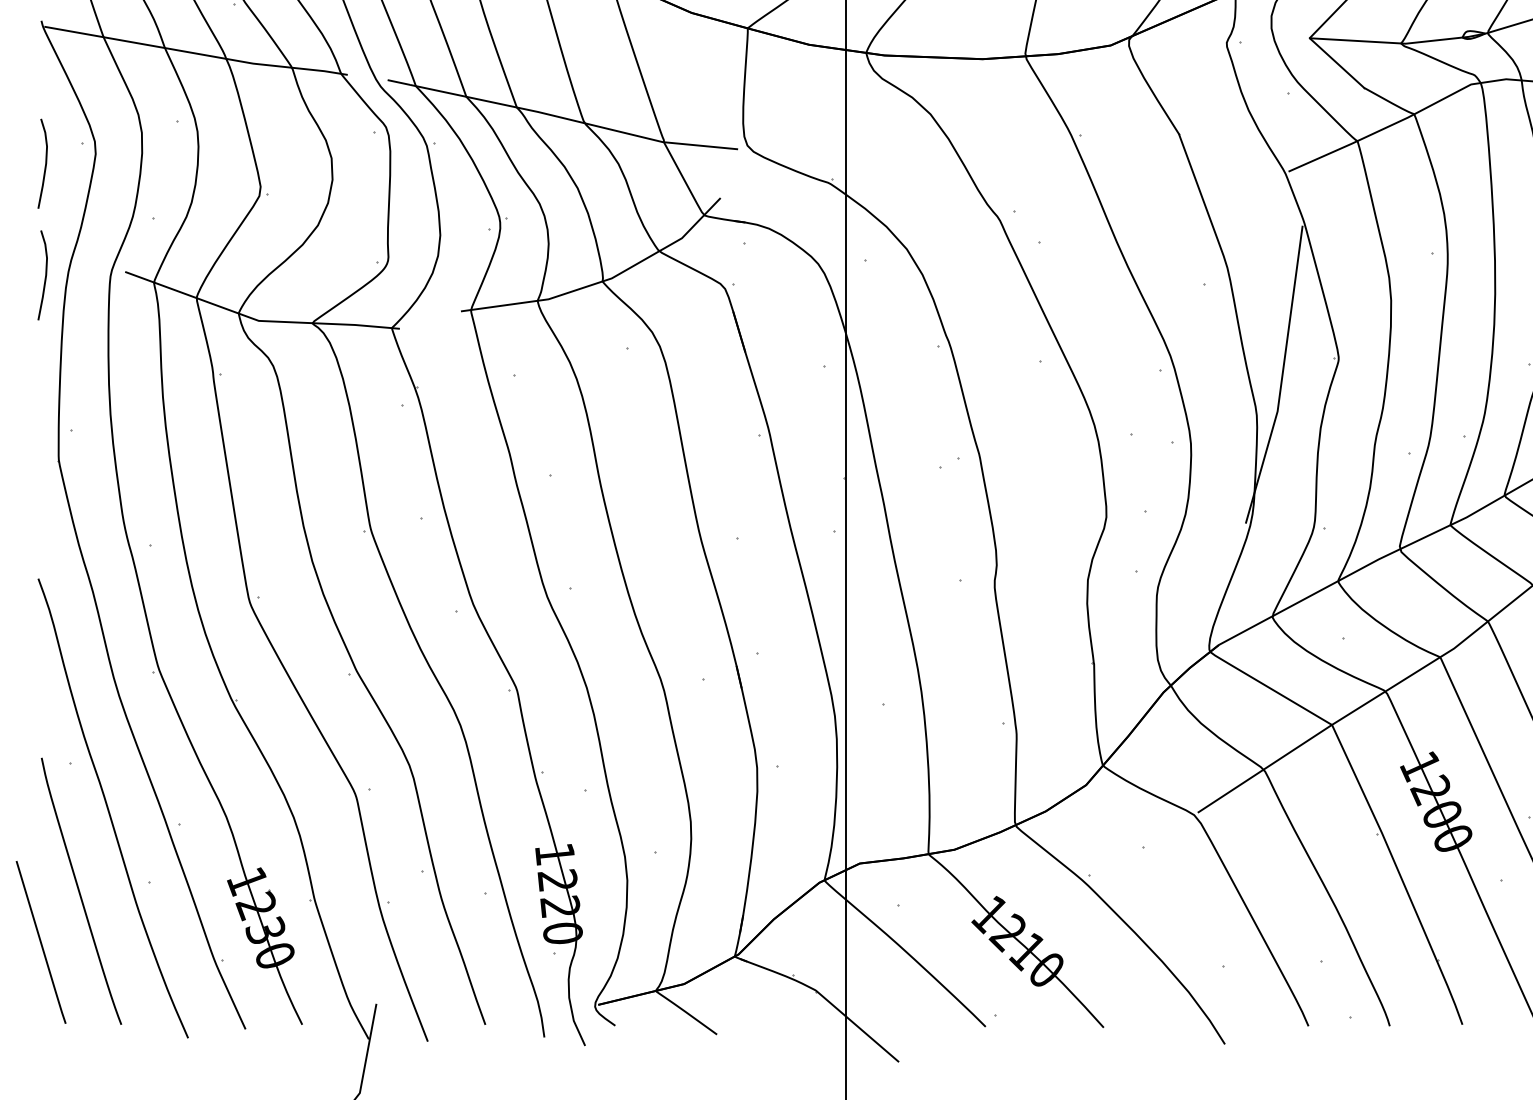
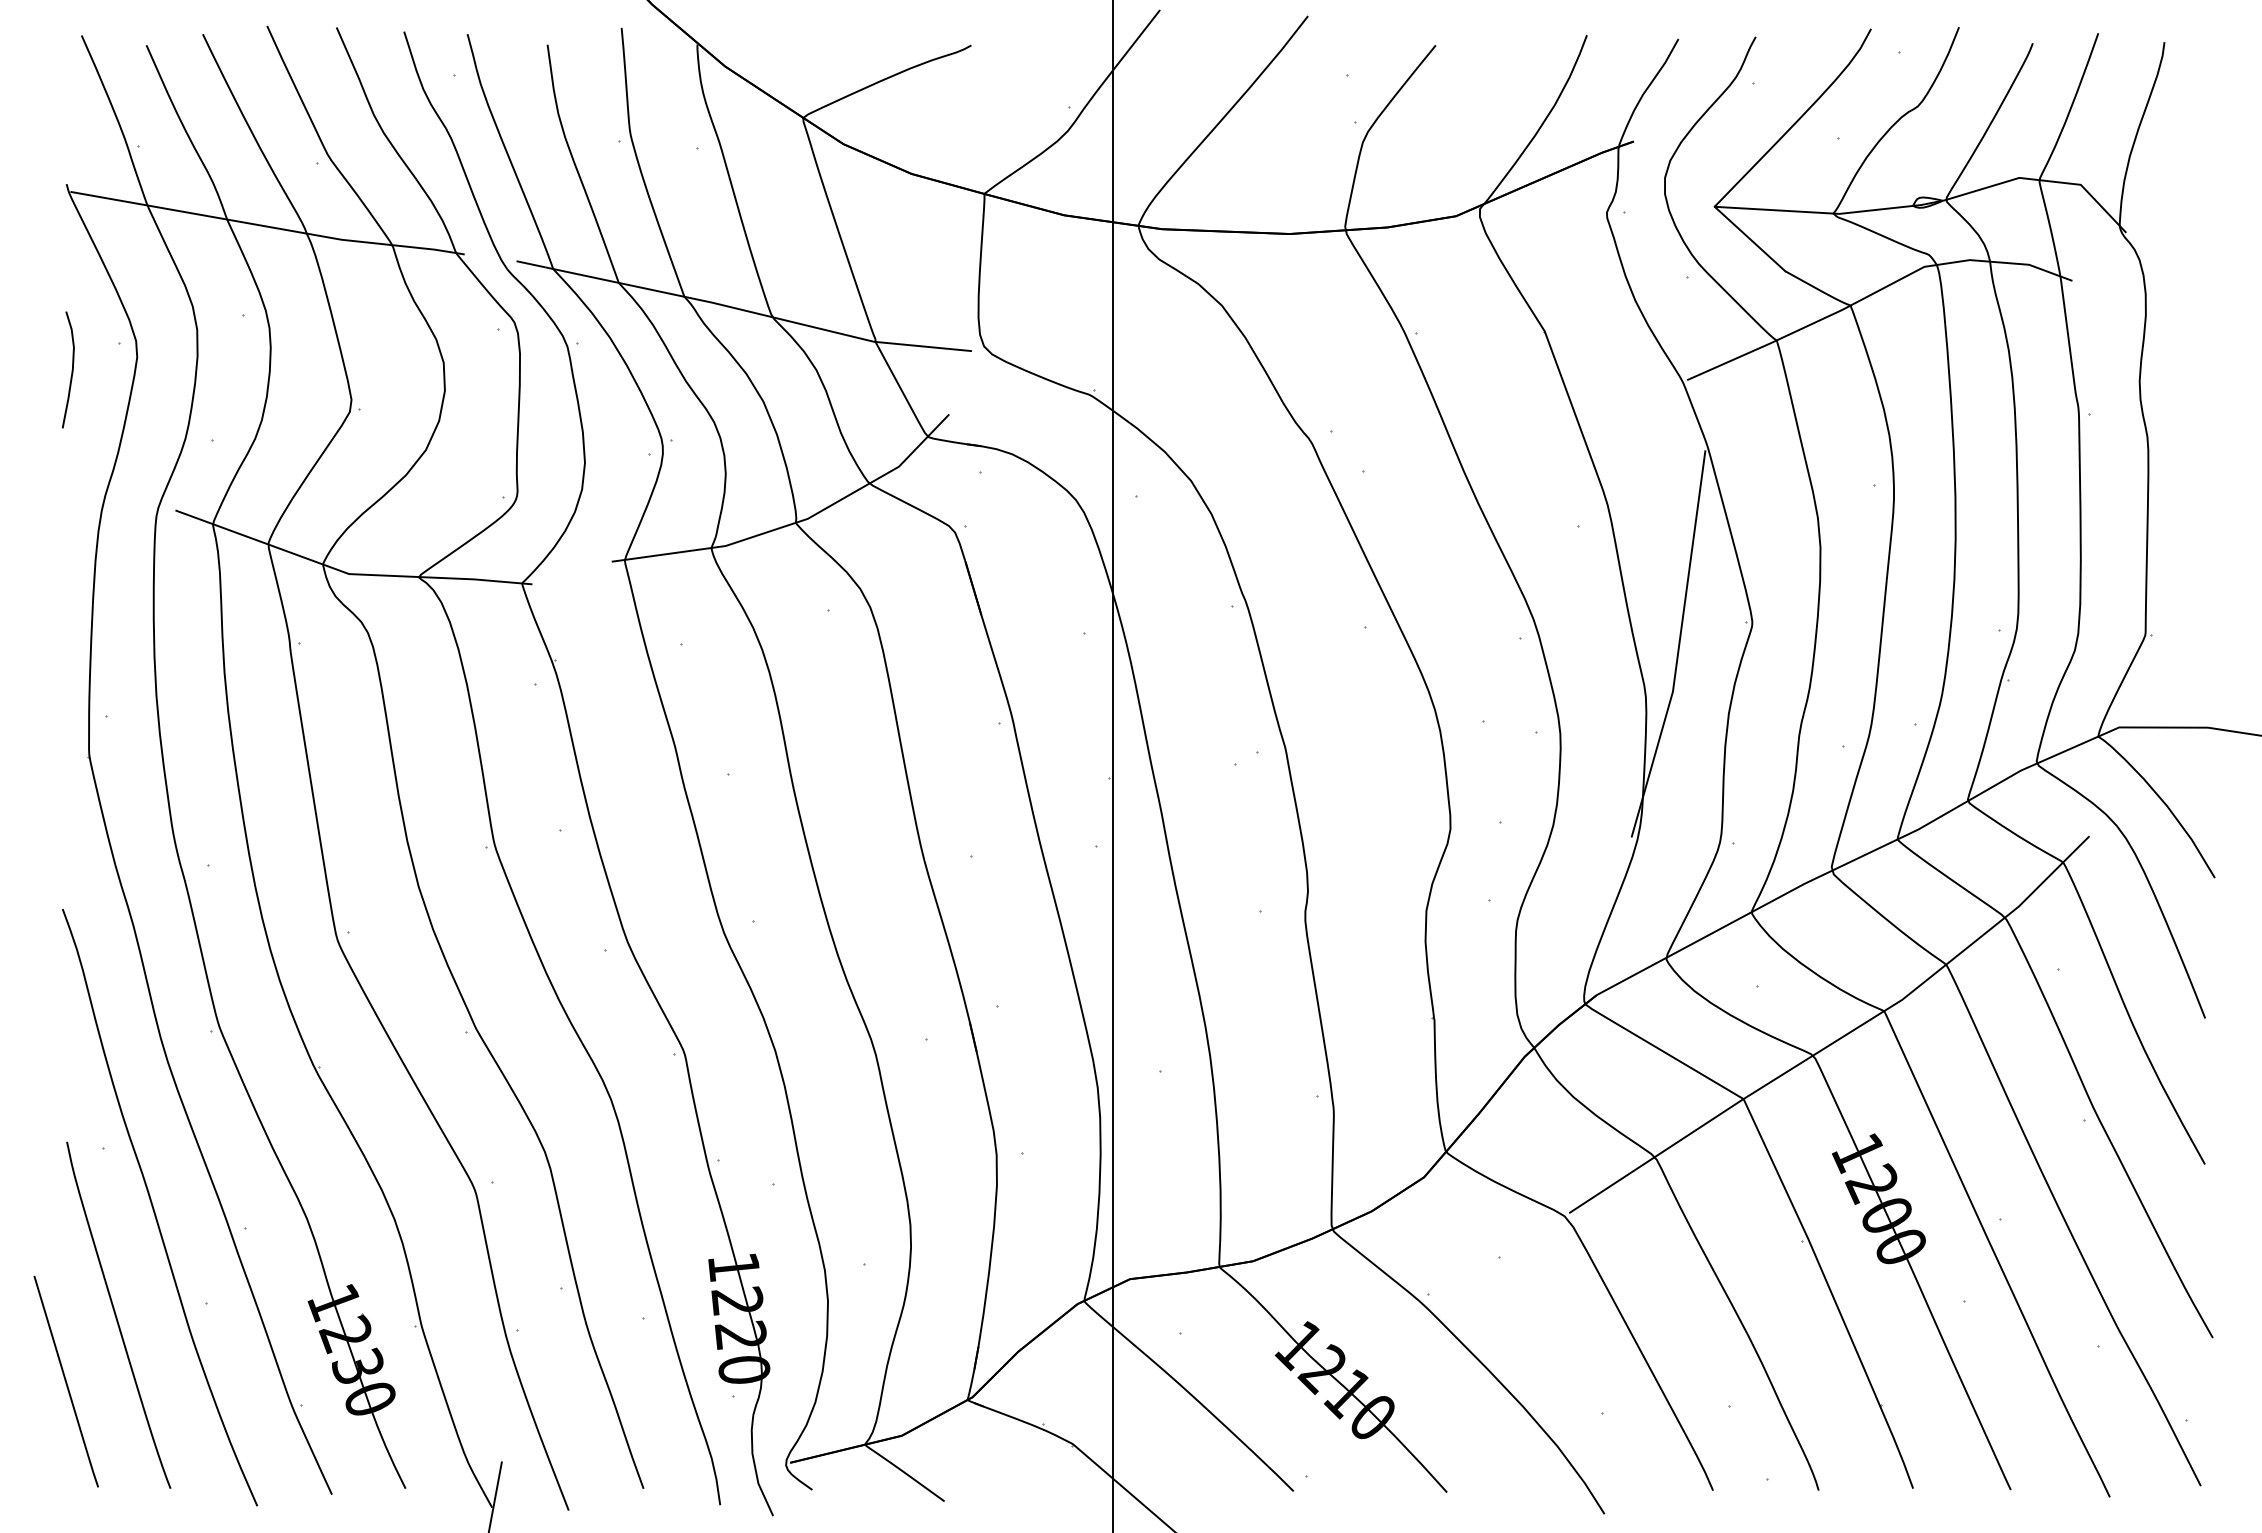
curve: (45, 275) -> (71, 515), removed

